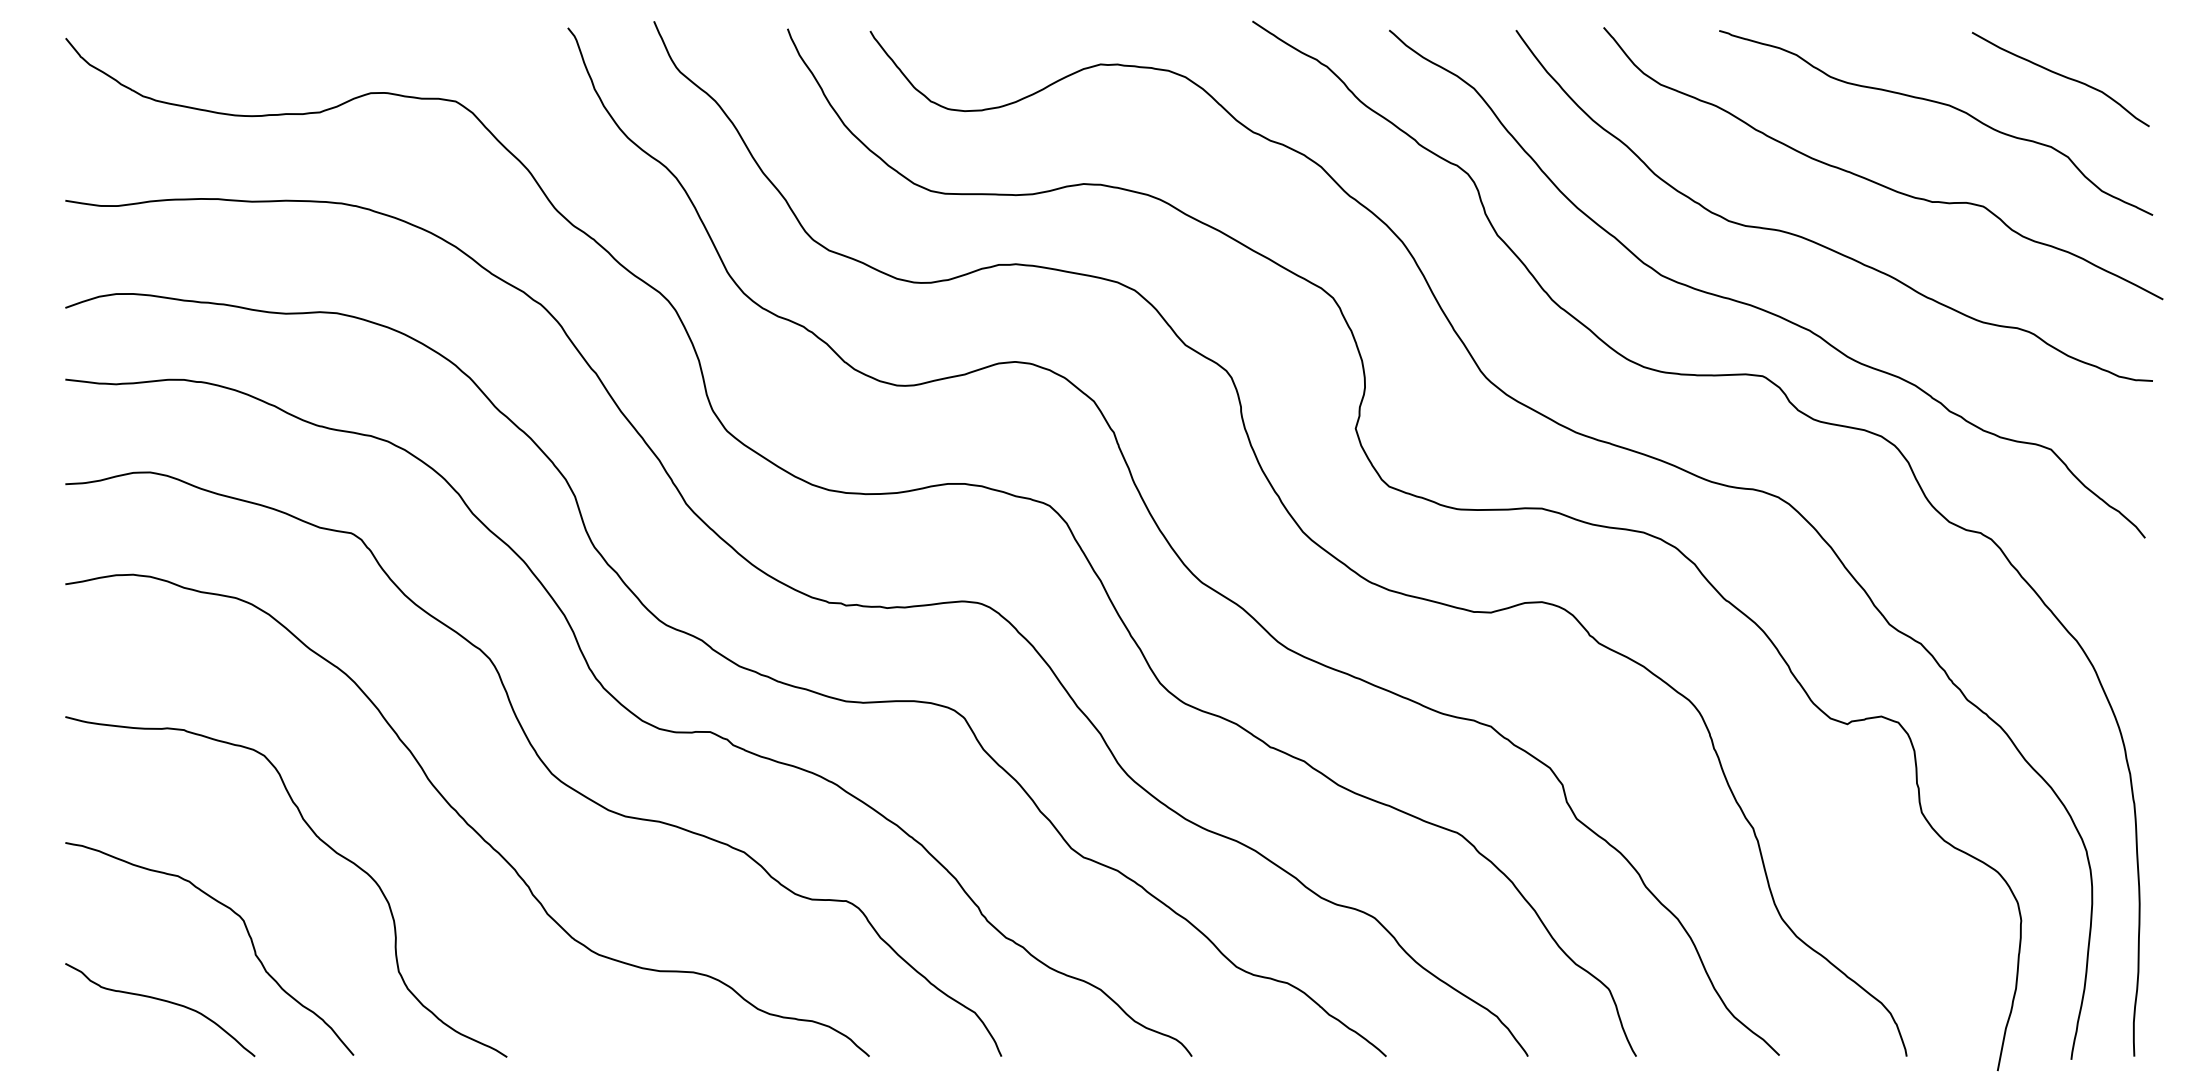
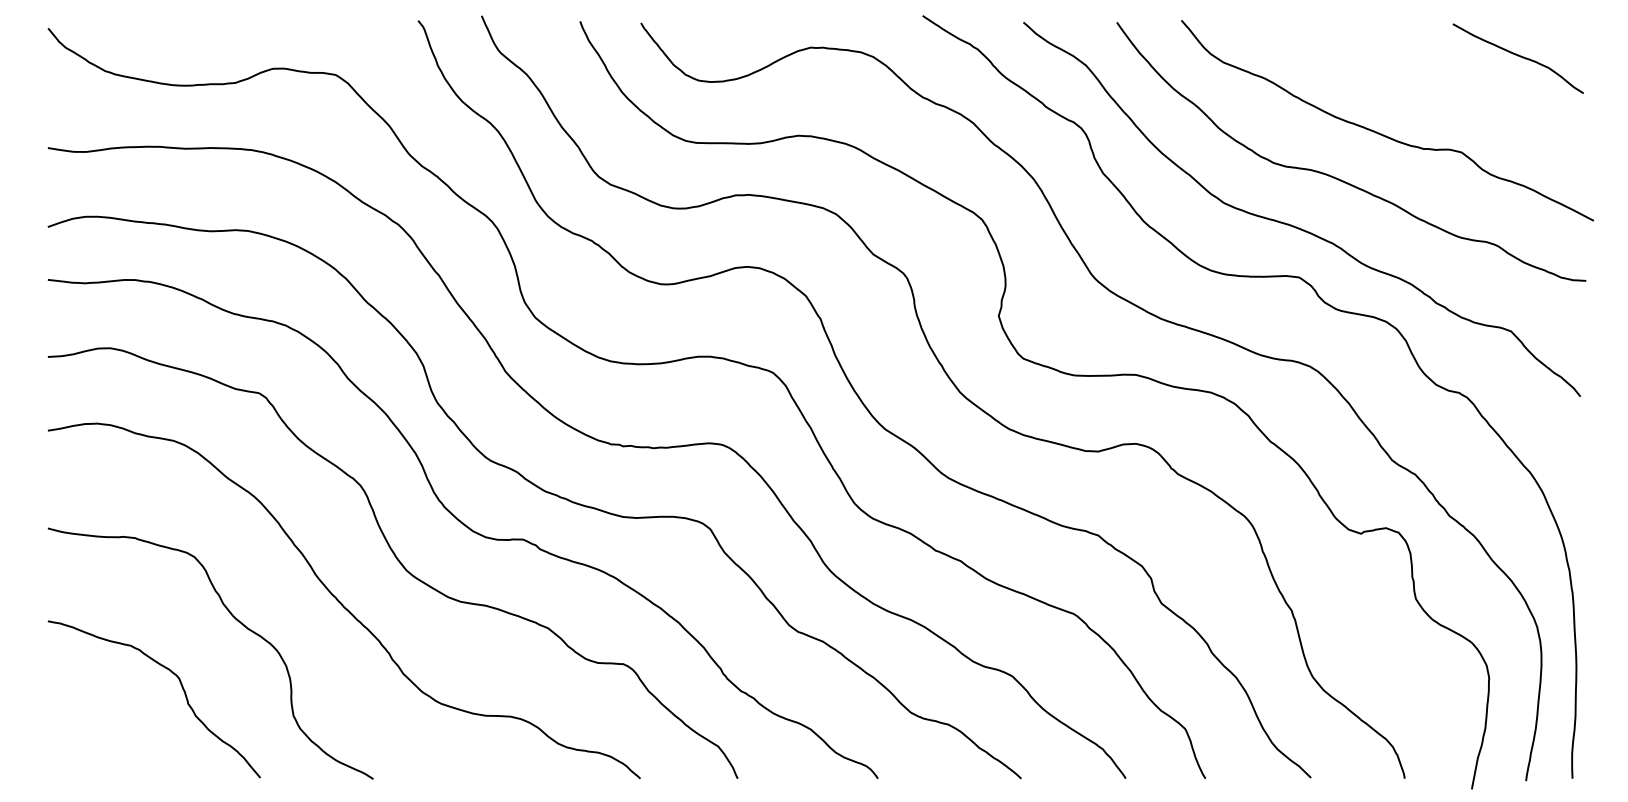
curve: (1940, 104) -> (1429, 77), removed
curve: (162, 1001) -> (119, 738), removed

